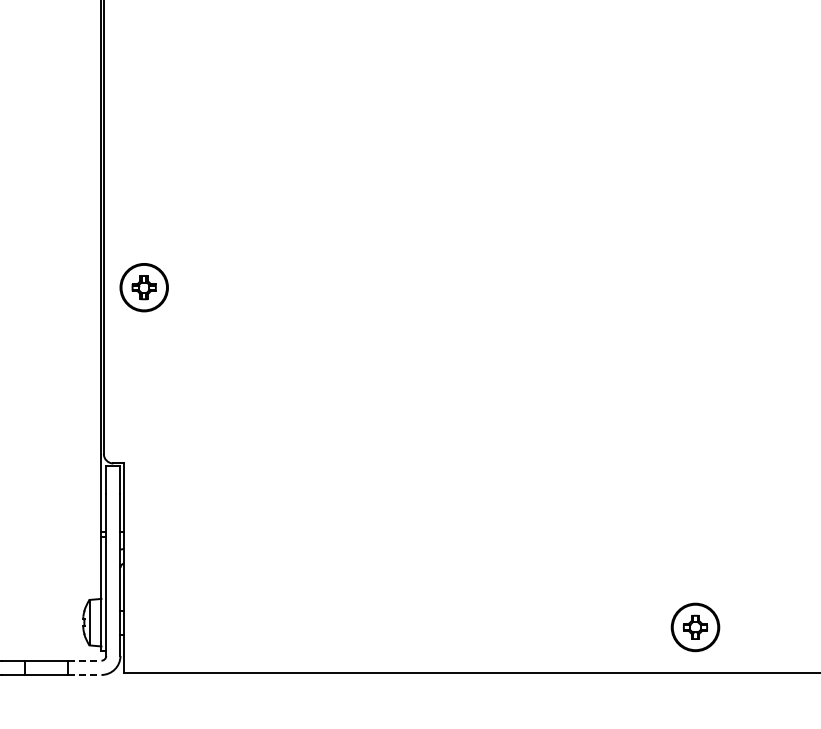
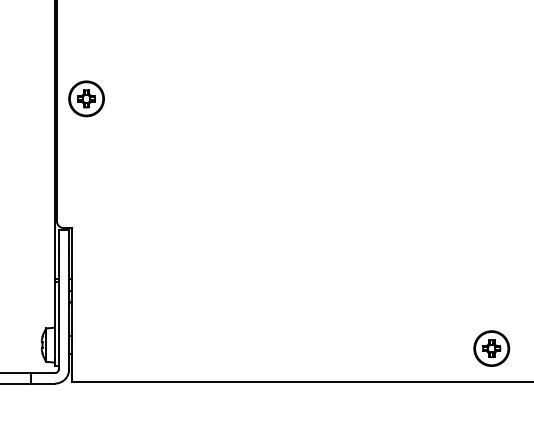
line: (84, 660) -> (42, 372), dashed -> solid
line: (84, 674) -> (42, 383), dashed -> solid

